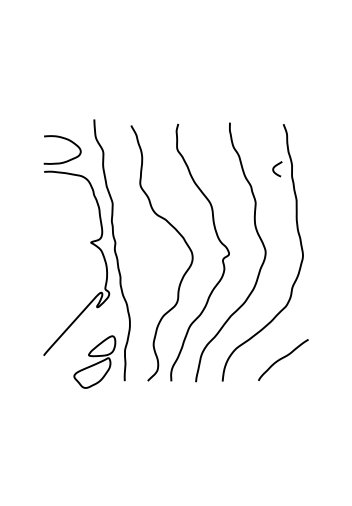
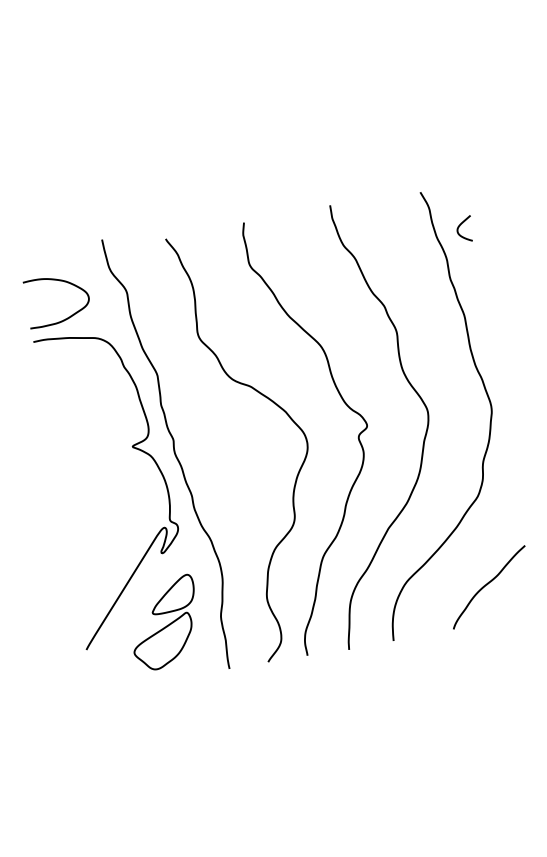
curve: (275, 167) -> (460, 227), moved
part: (94, 361) -> (163, 622), moved

